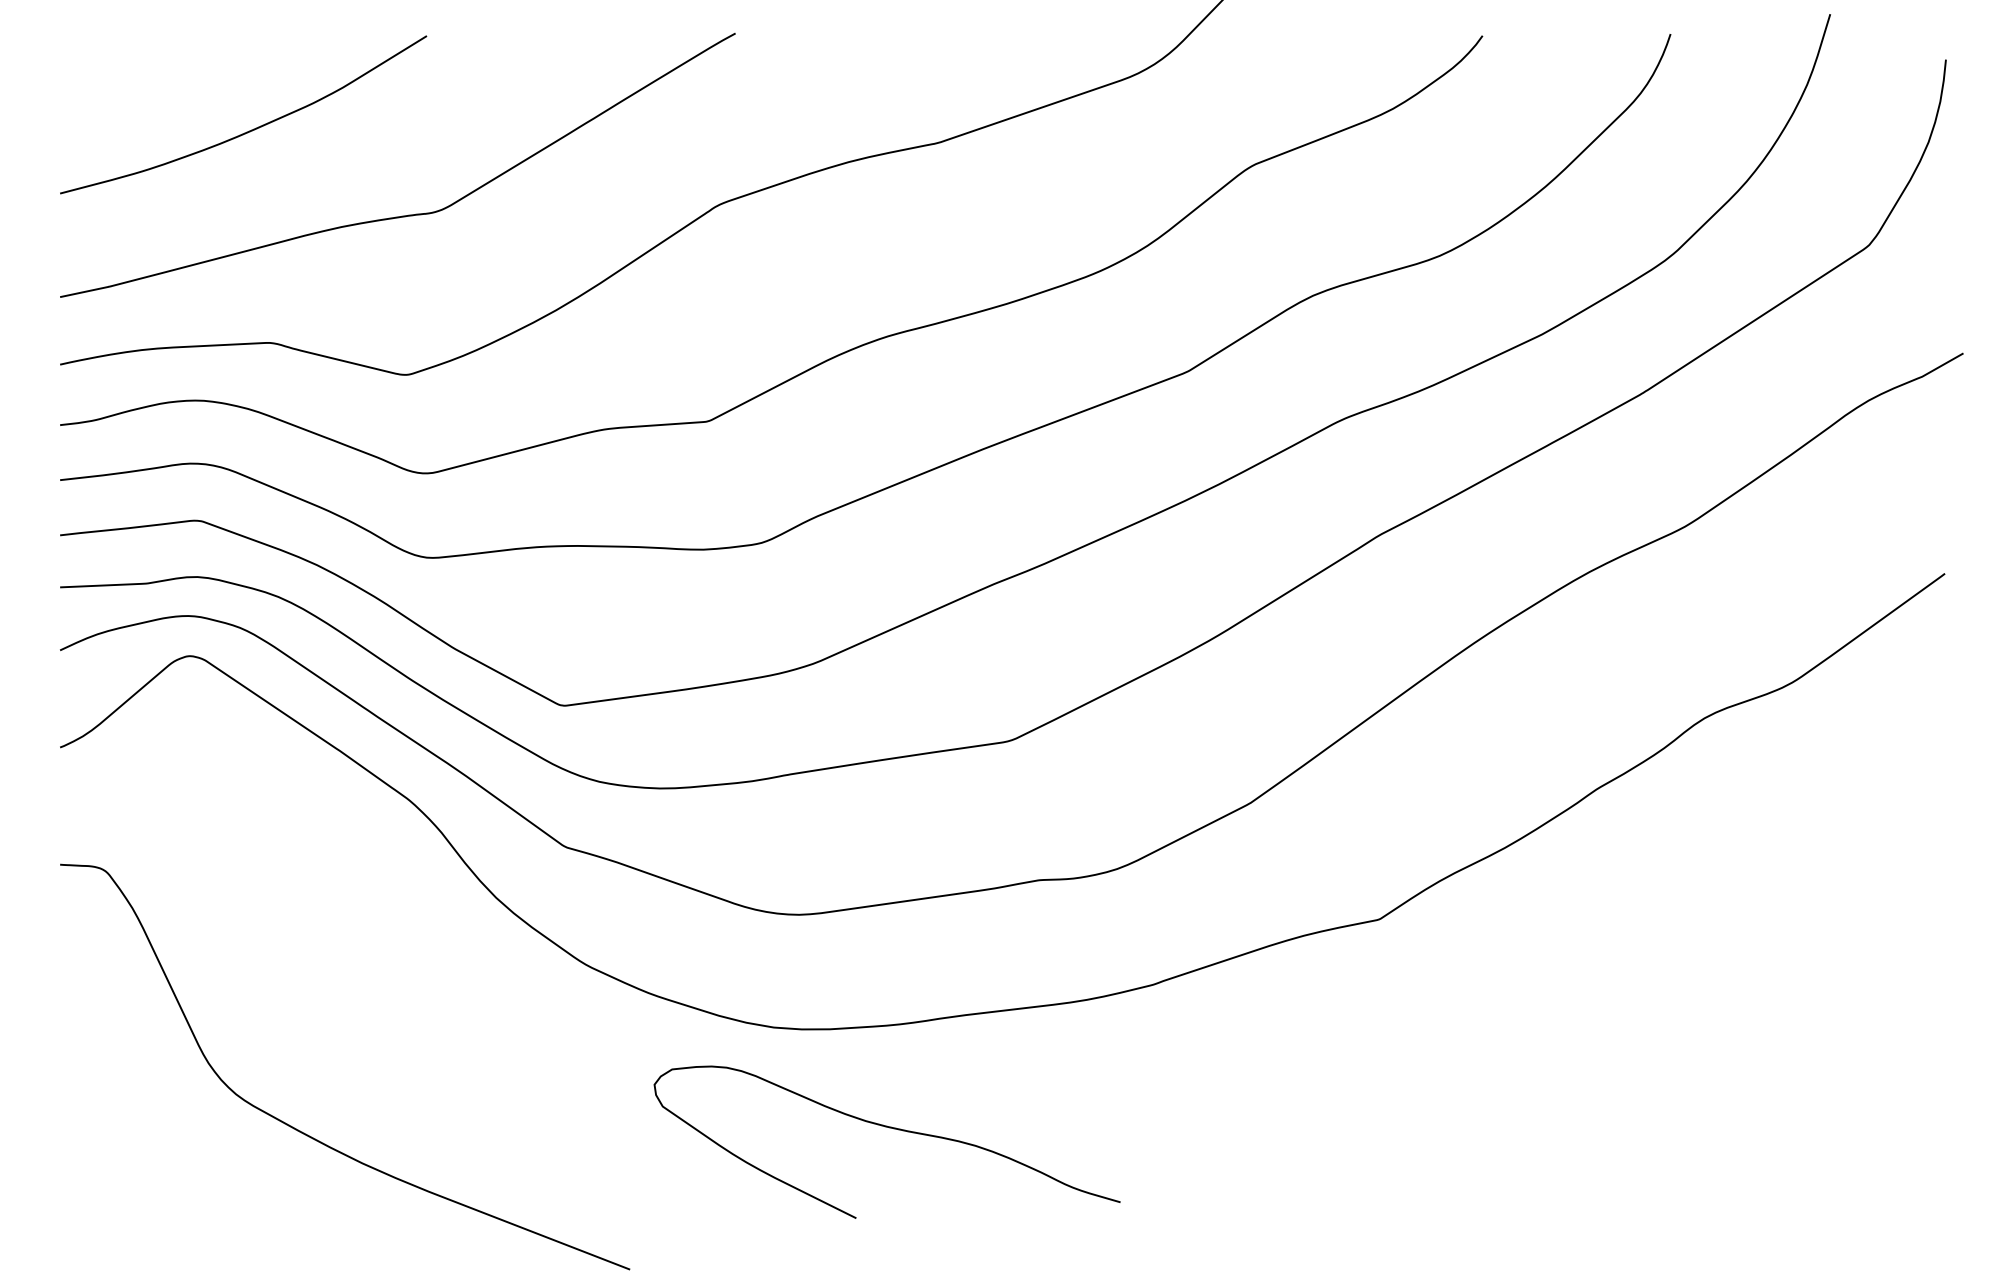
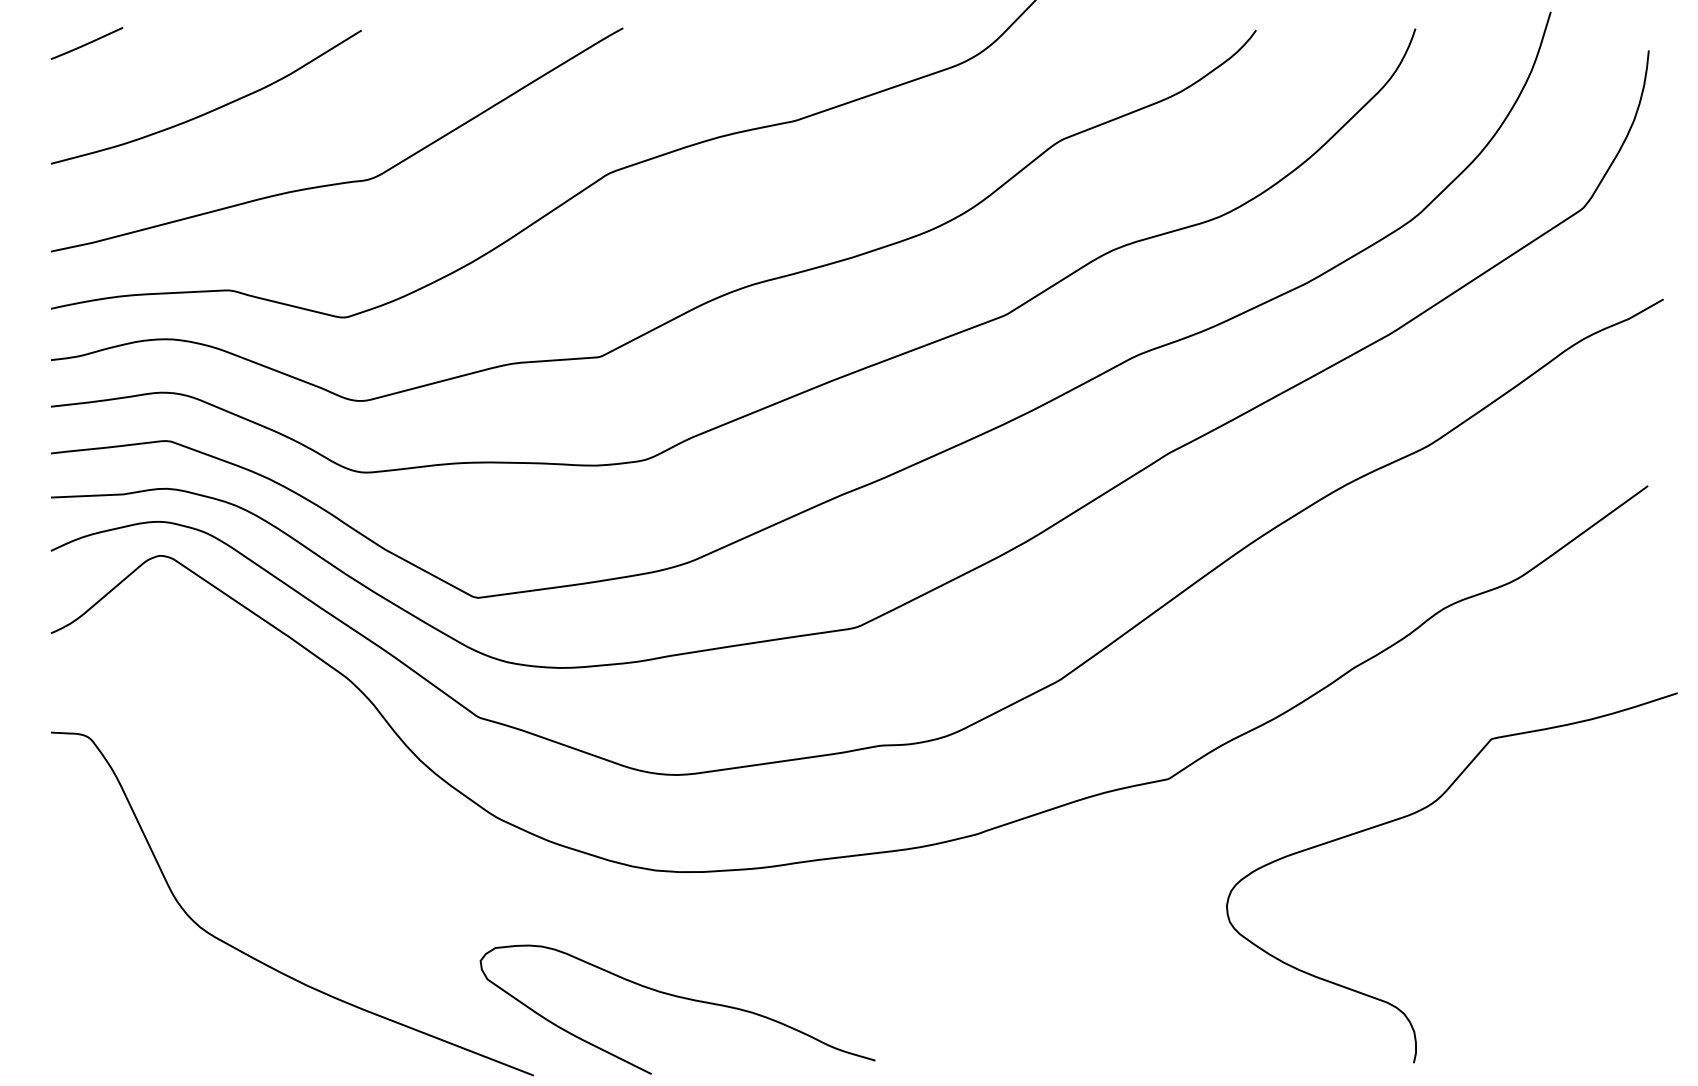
line: (102, 51) -> (86, 43), added
curve: (1674, 959) -> (1418, 812), added
curve: (890, 1129) -> (680, 998), moved

